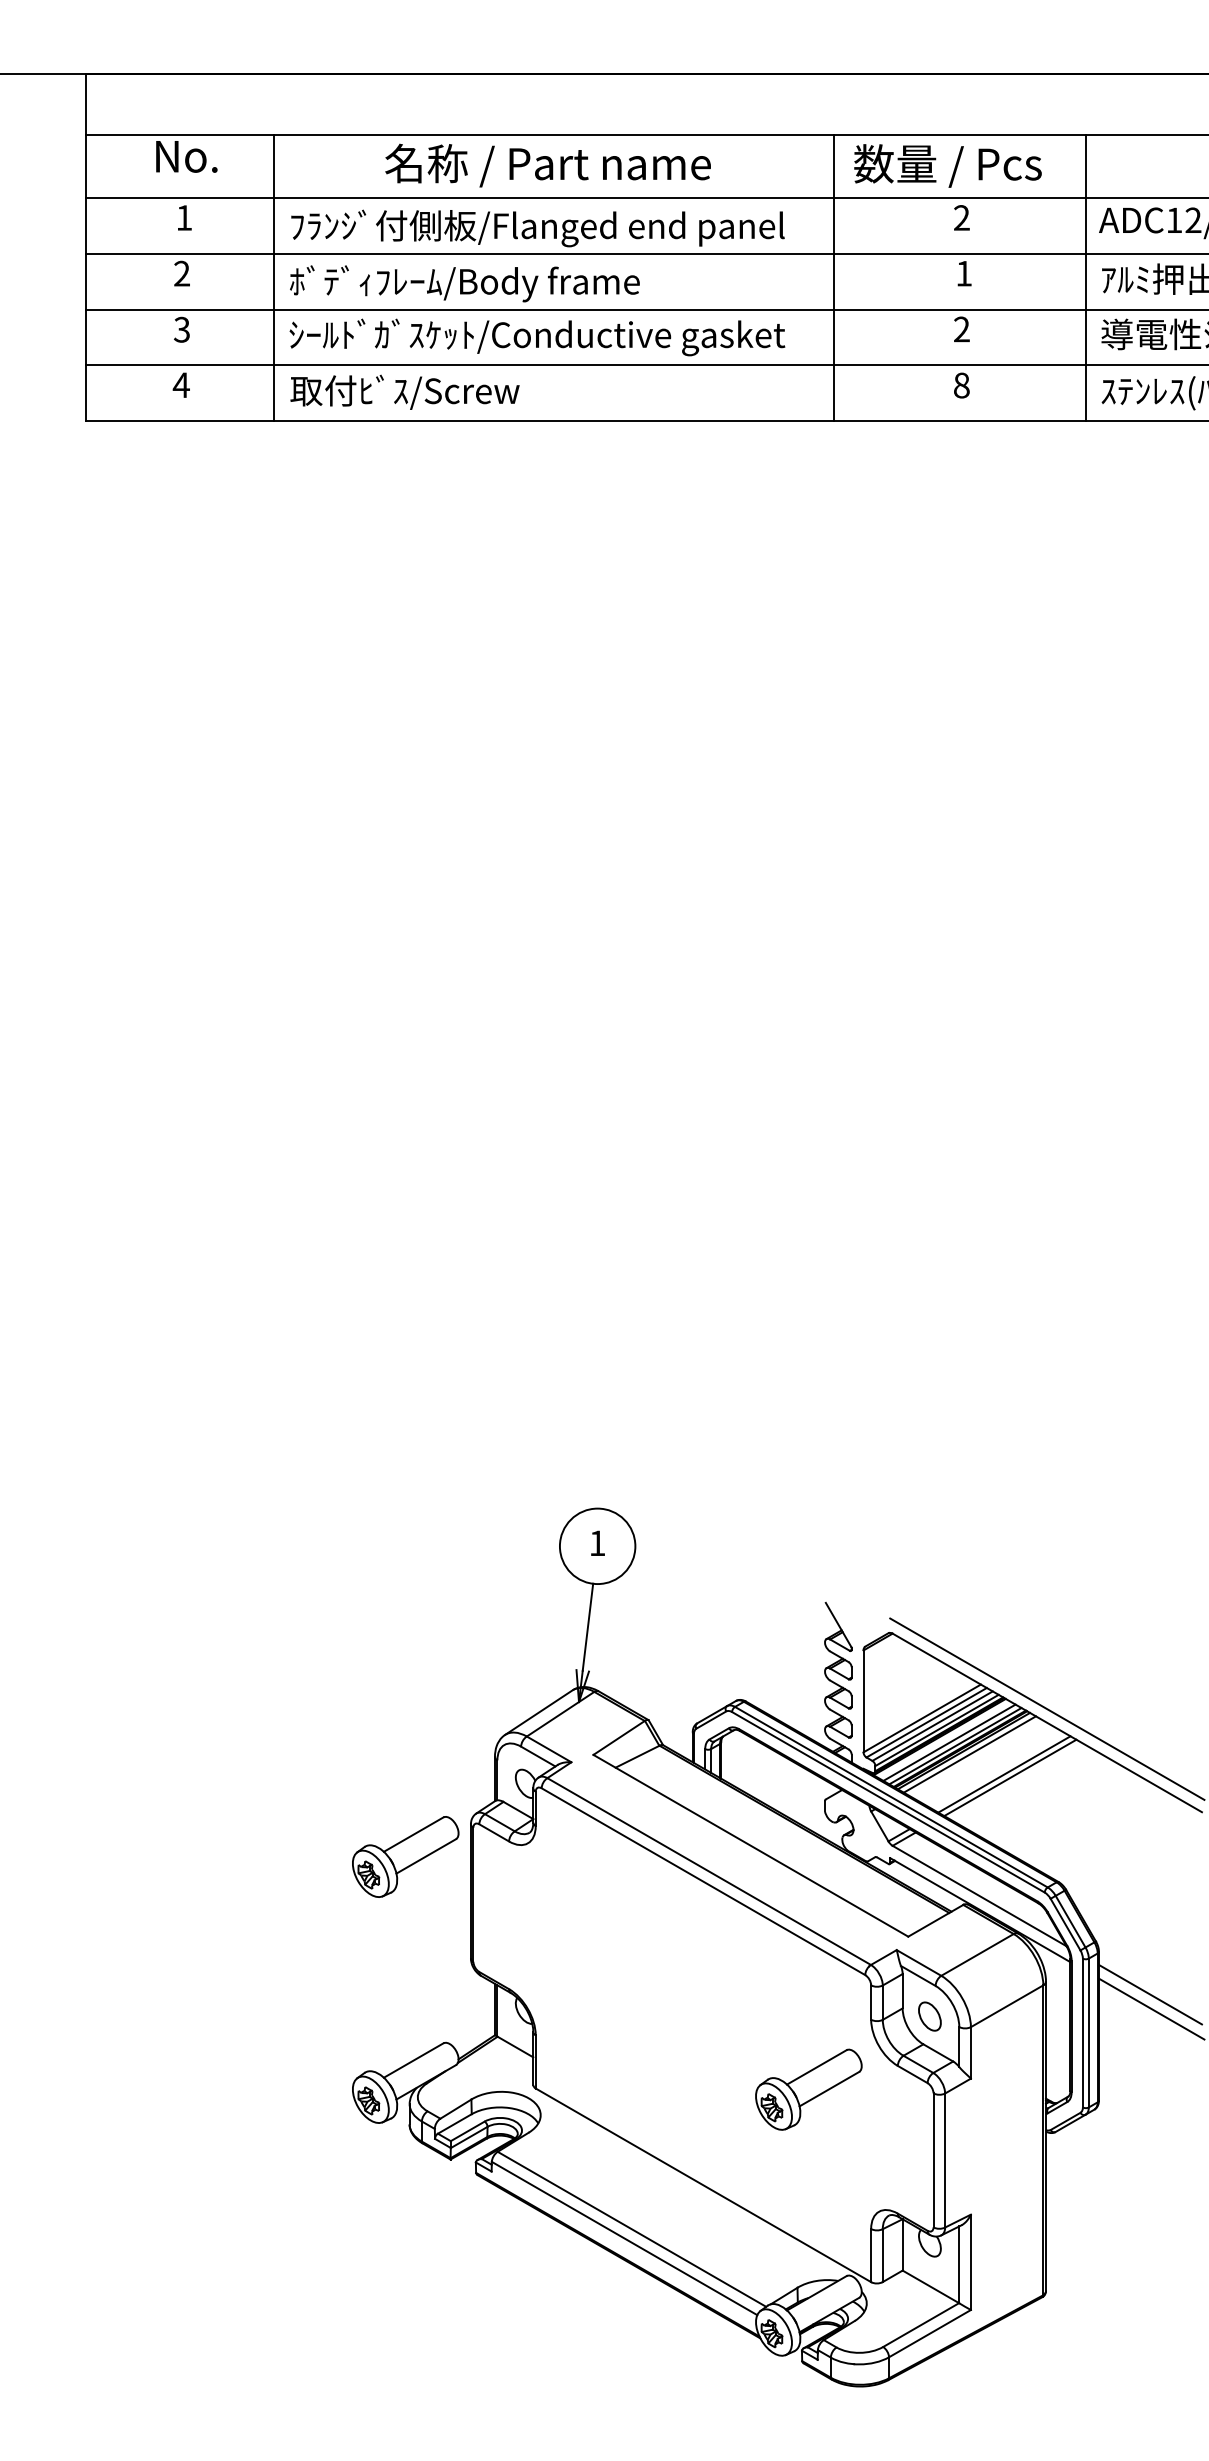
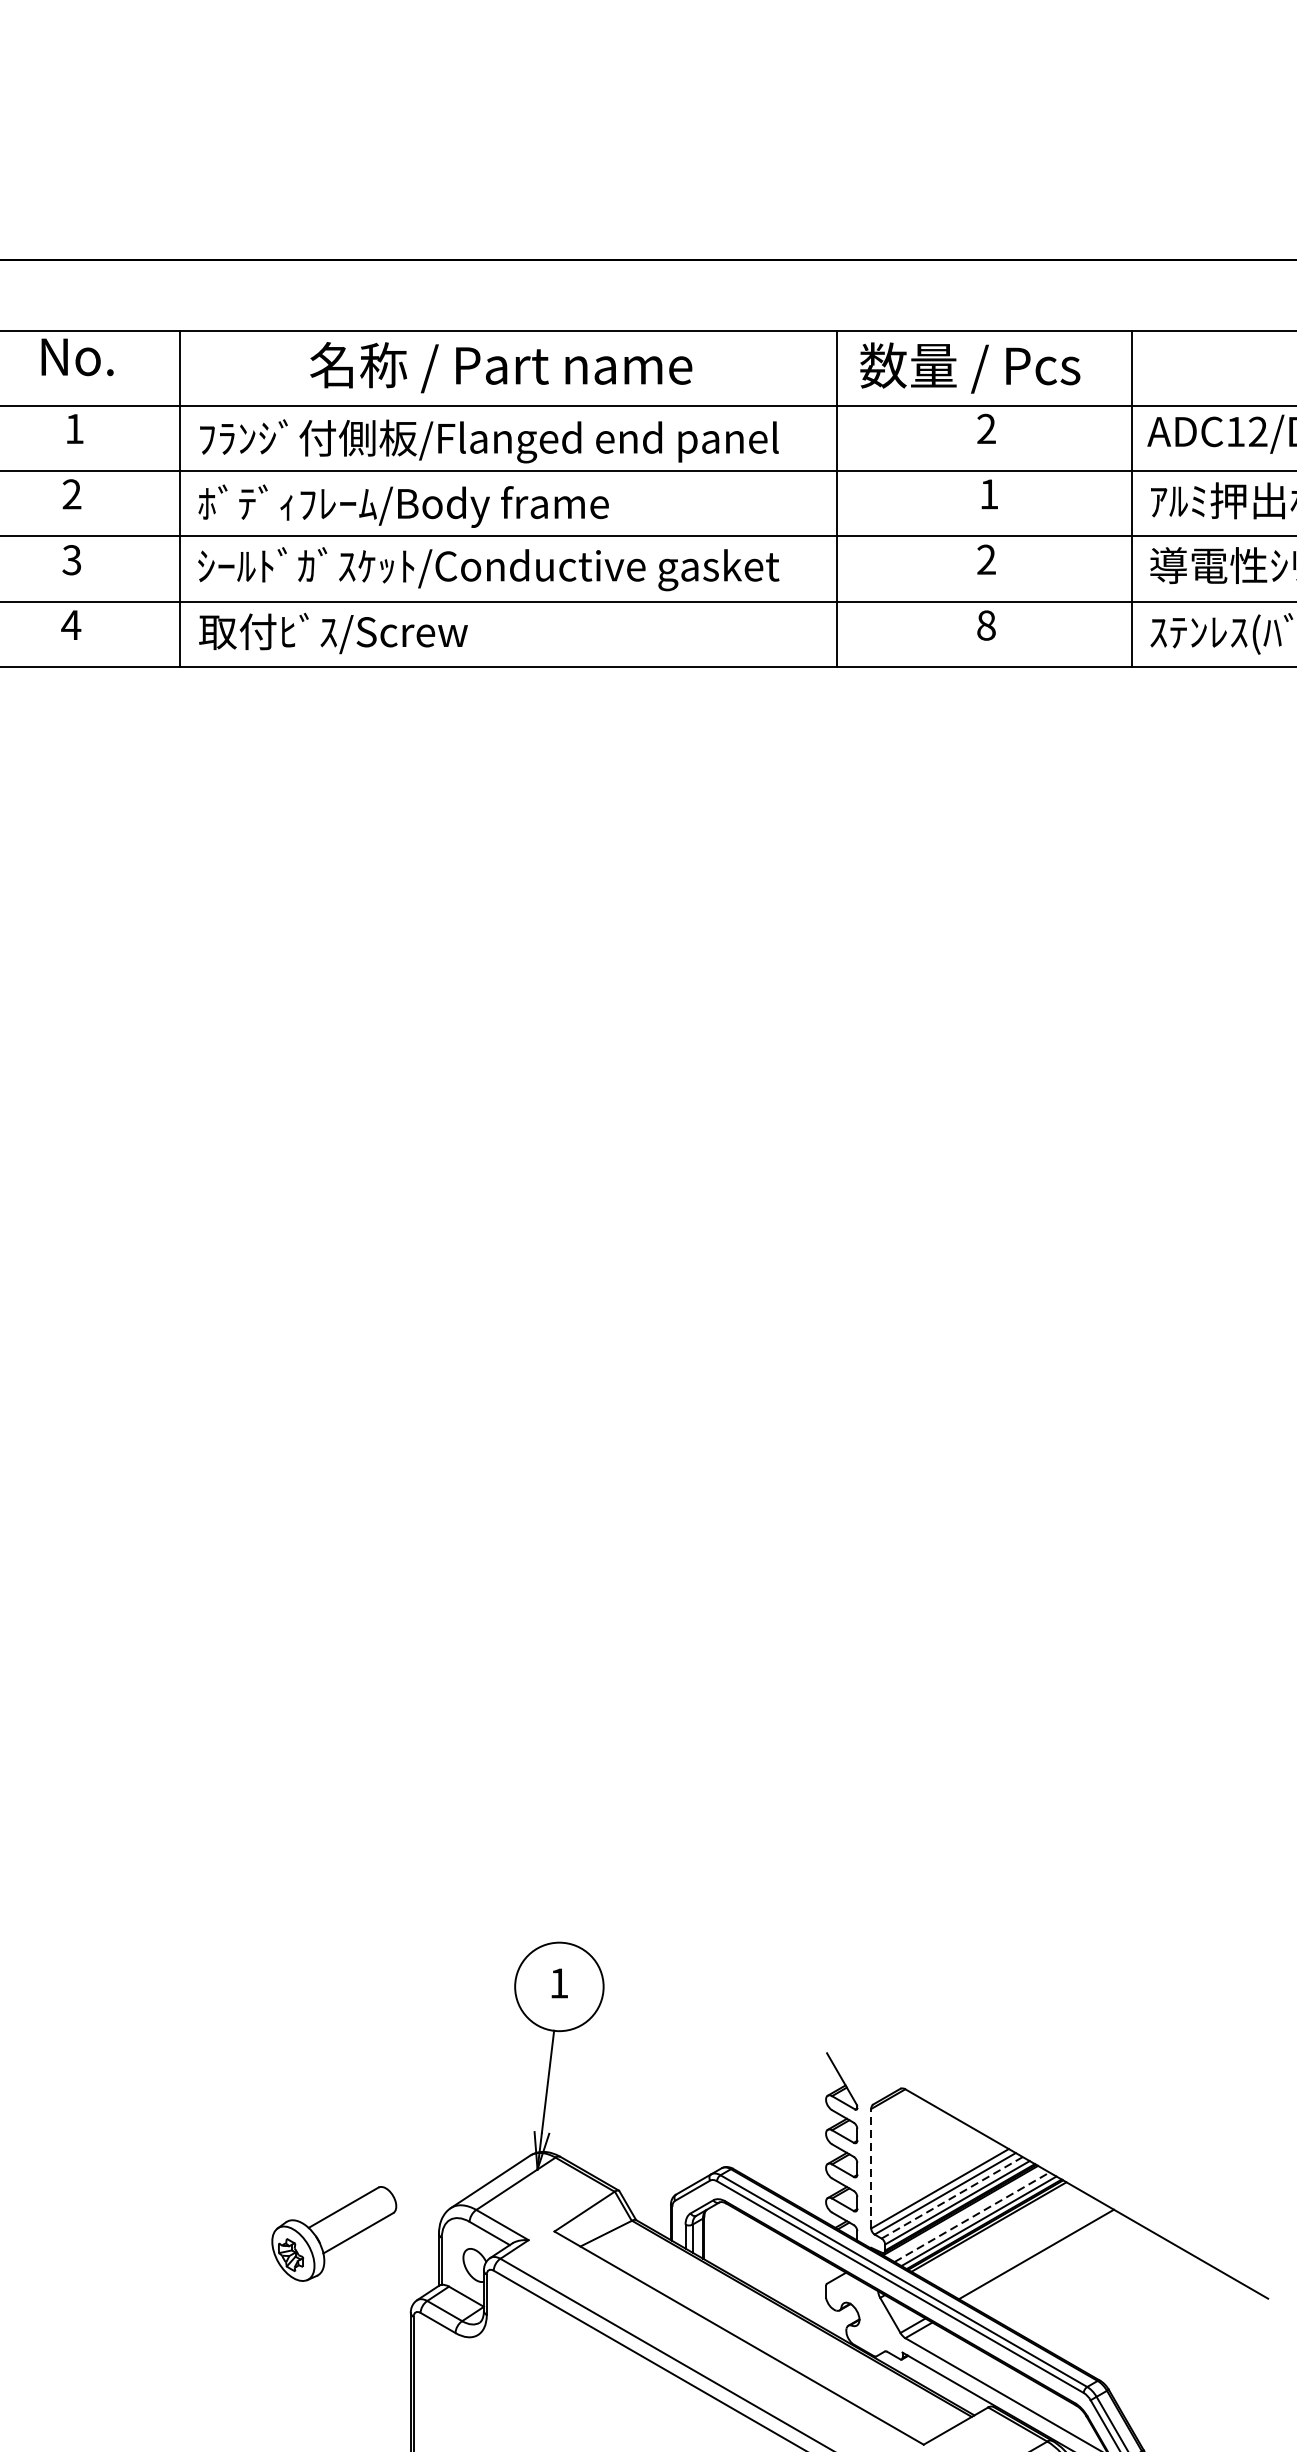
line: (863, 1701) -> (871, 2168), solid -> dashed
line: (1047, 1708) -> (1086, 2177), removed
line: (933, 1725) -> (953, 2197), solid -> dashed
line: (949, 1742) -> (972, 2216), solid -> dashed
line: (969, 1754) -> (995, 2231), removed
line: (1010, 1777) -> (1043, 2258), removed
part: (405, 1856) -> (334, 2233), moved

